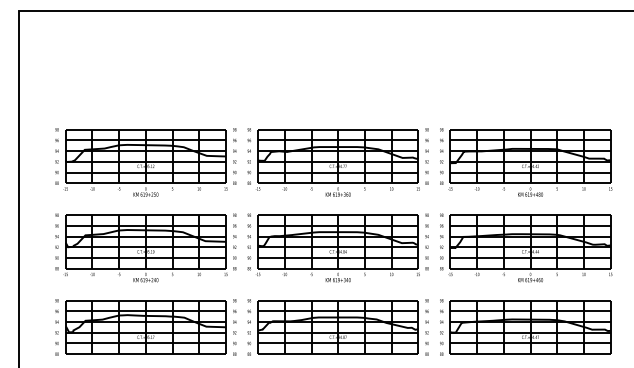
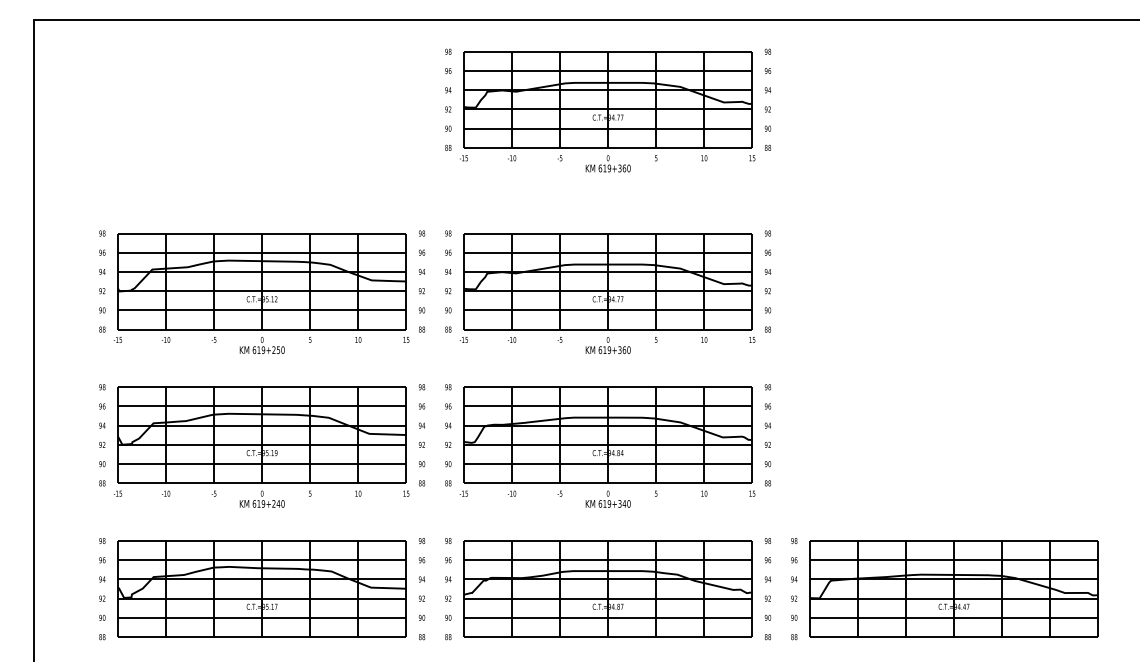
part: (337, 61) -> (606, 110), added
part: (526, 162) -> (946, 292), removed
part: (526, 247) -> (946, 445), removed

